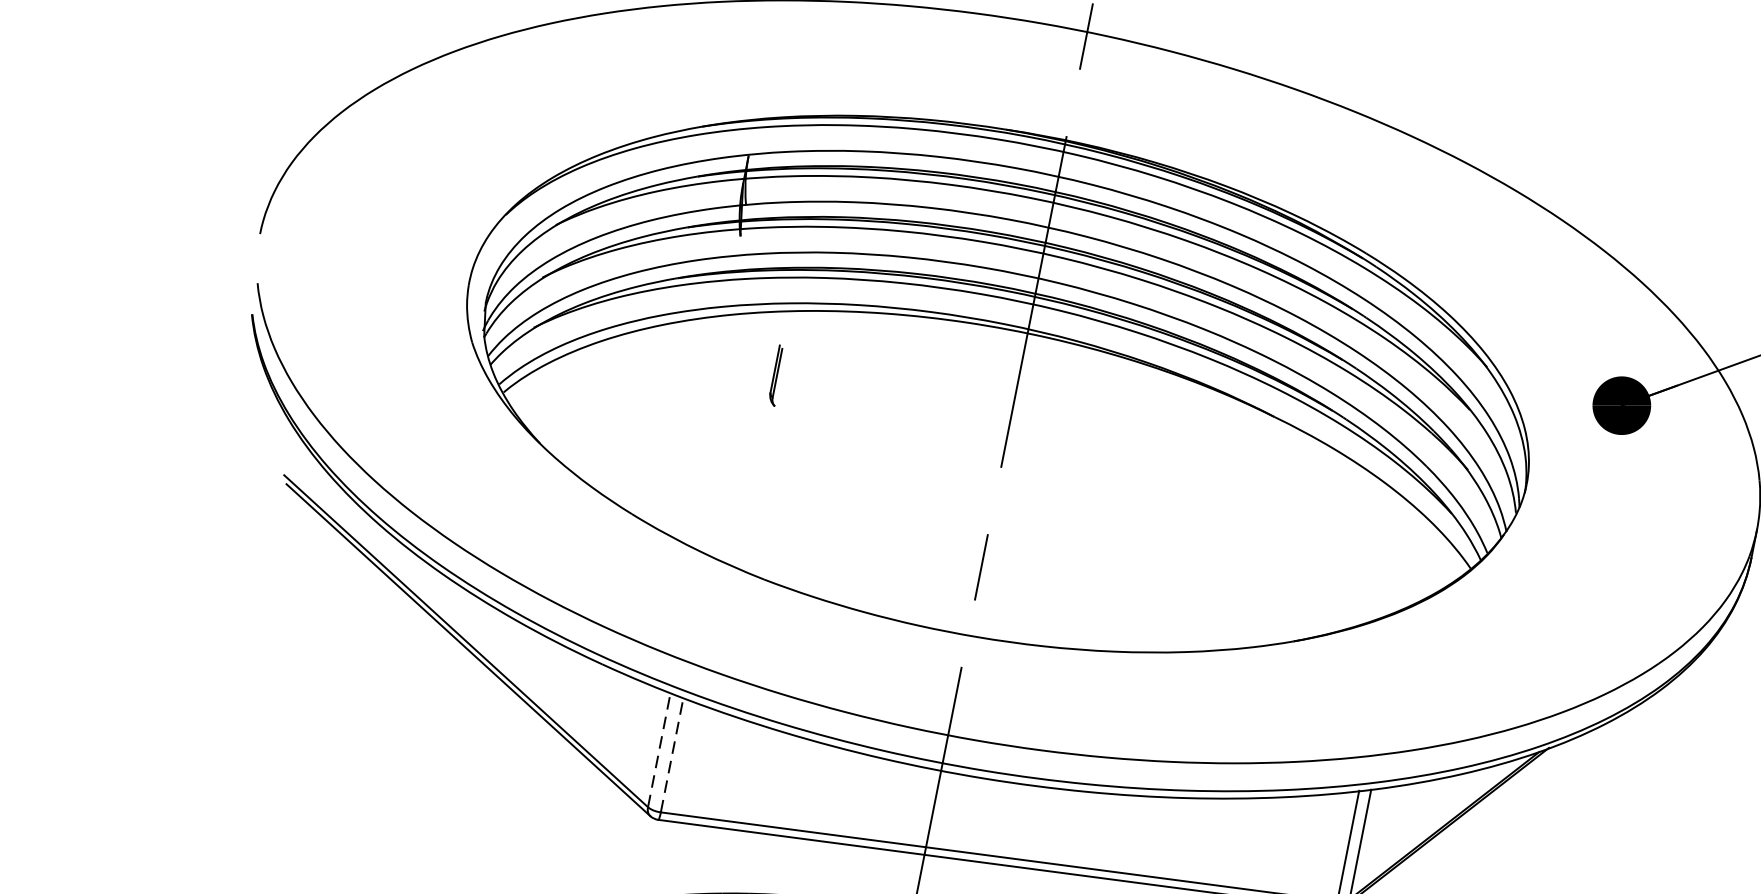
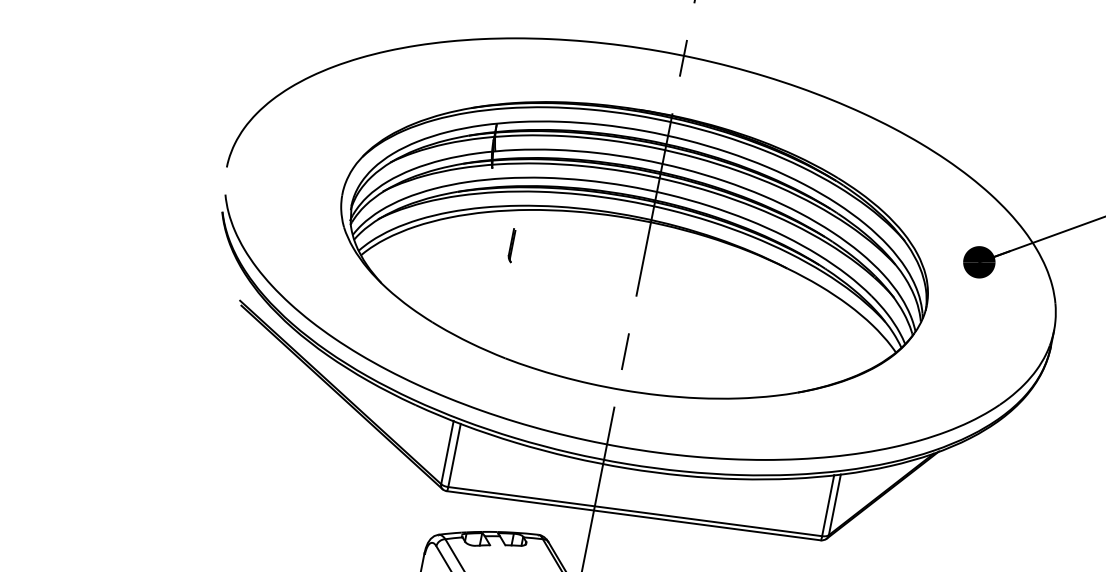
line: (659, 749) -> (447, 452), dashed -> solid
line: (672, 755) -> (454, 455), dashed -> solid

